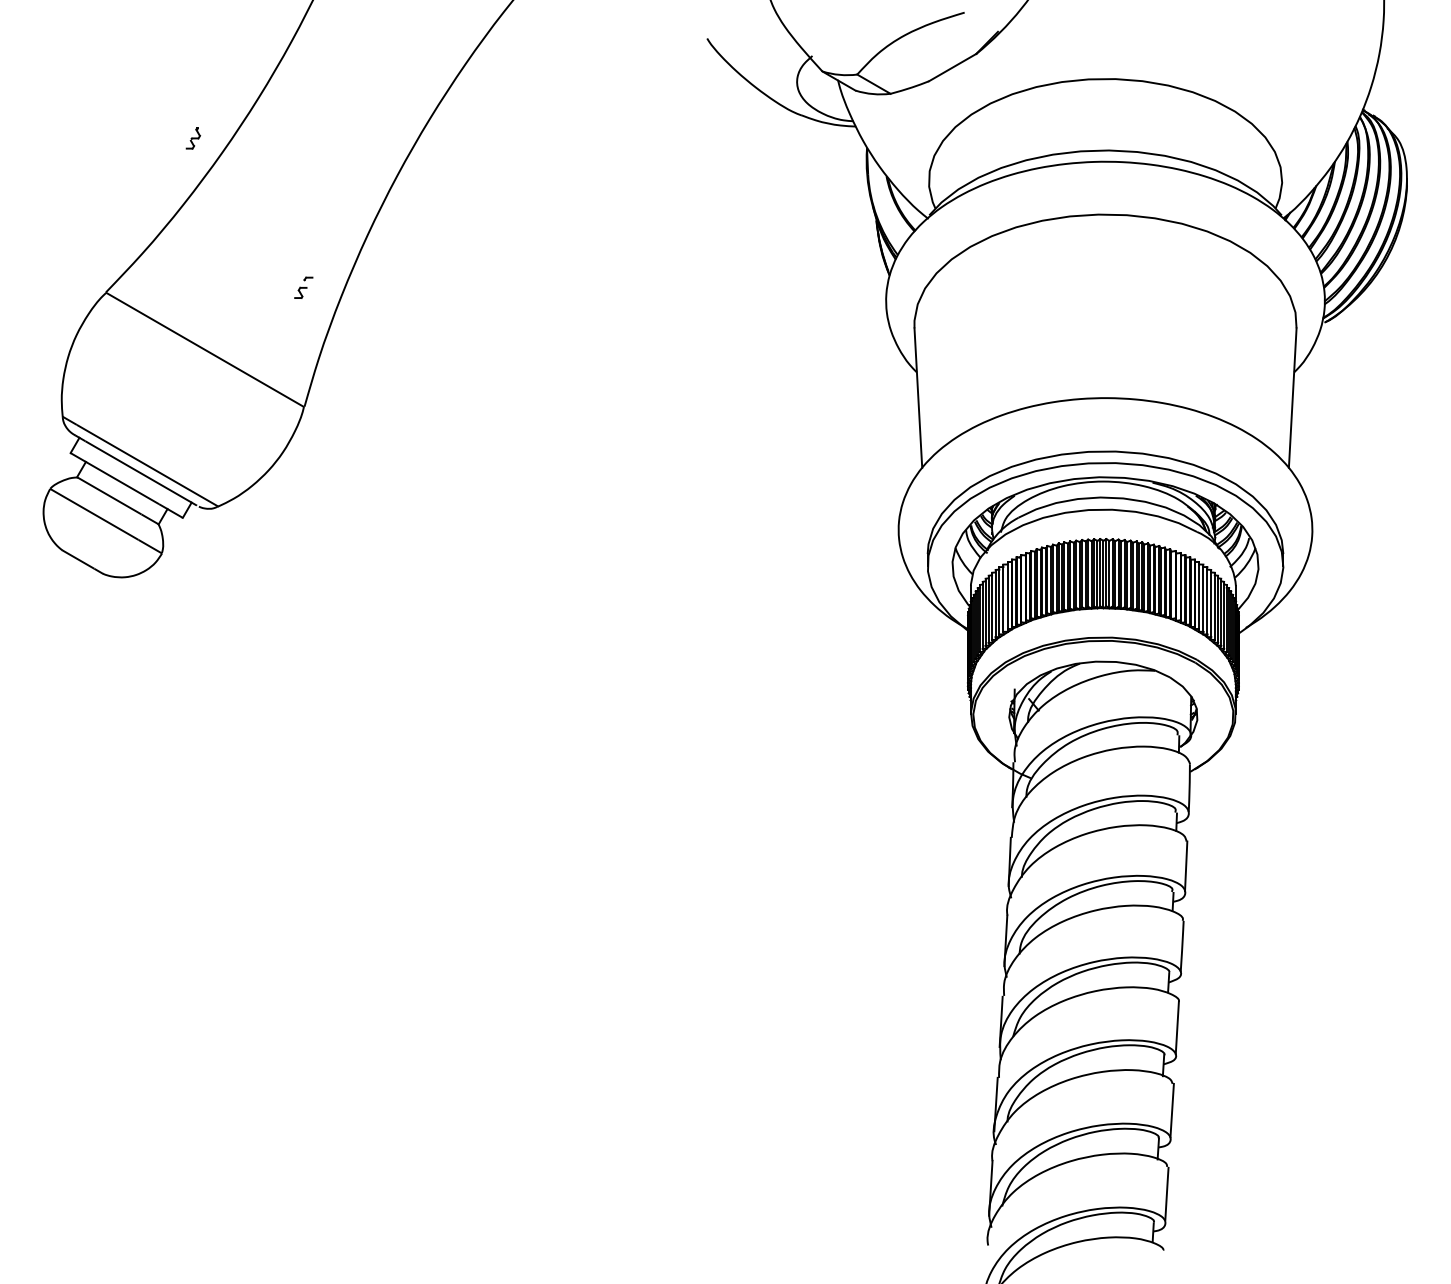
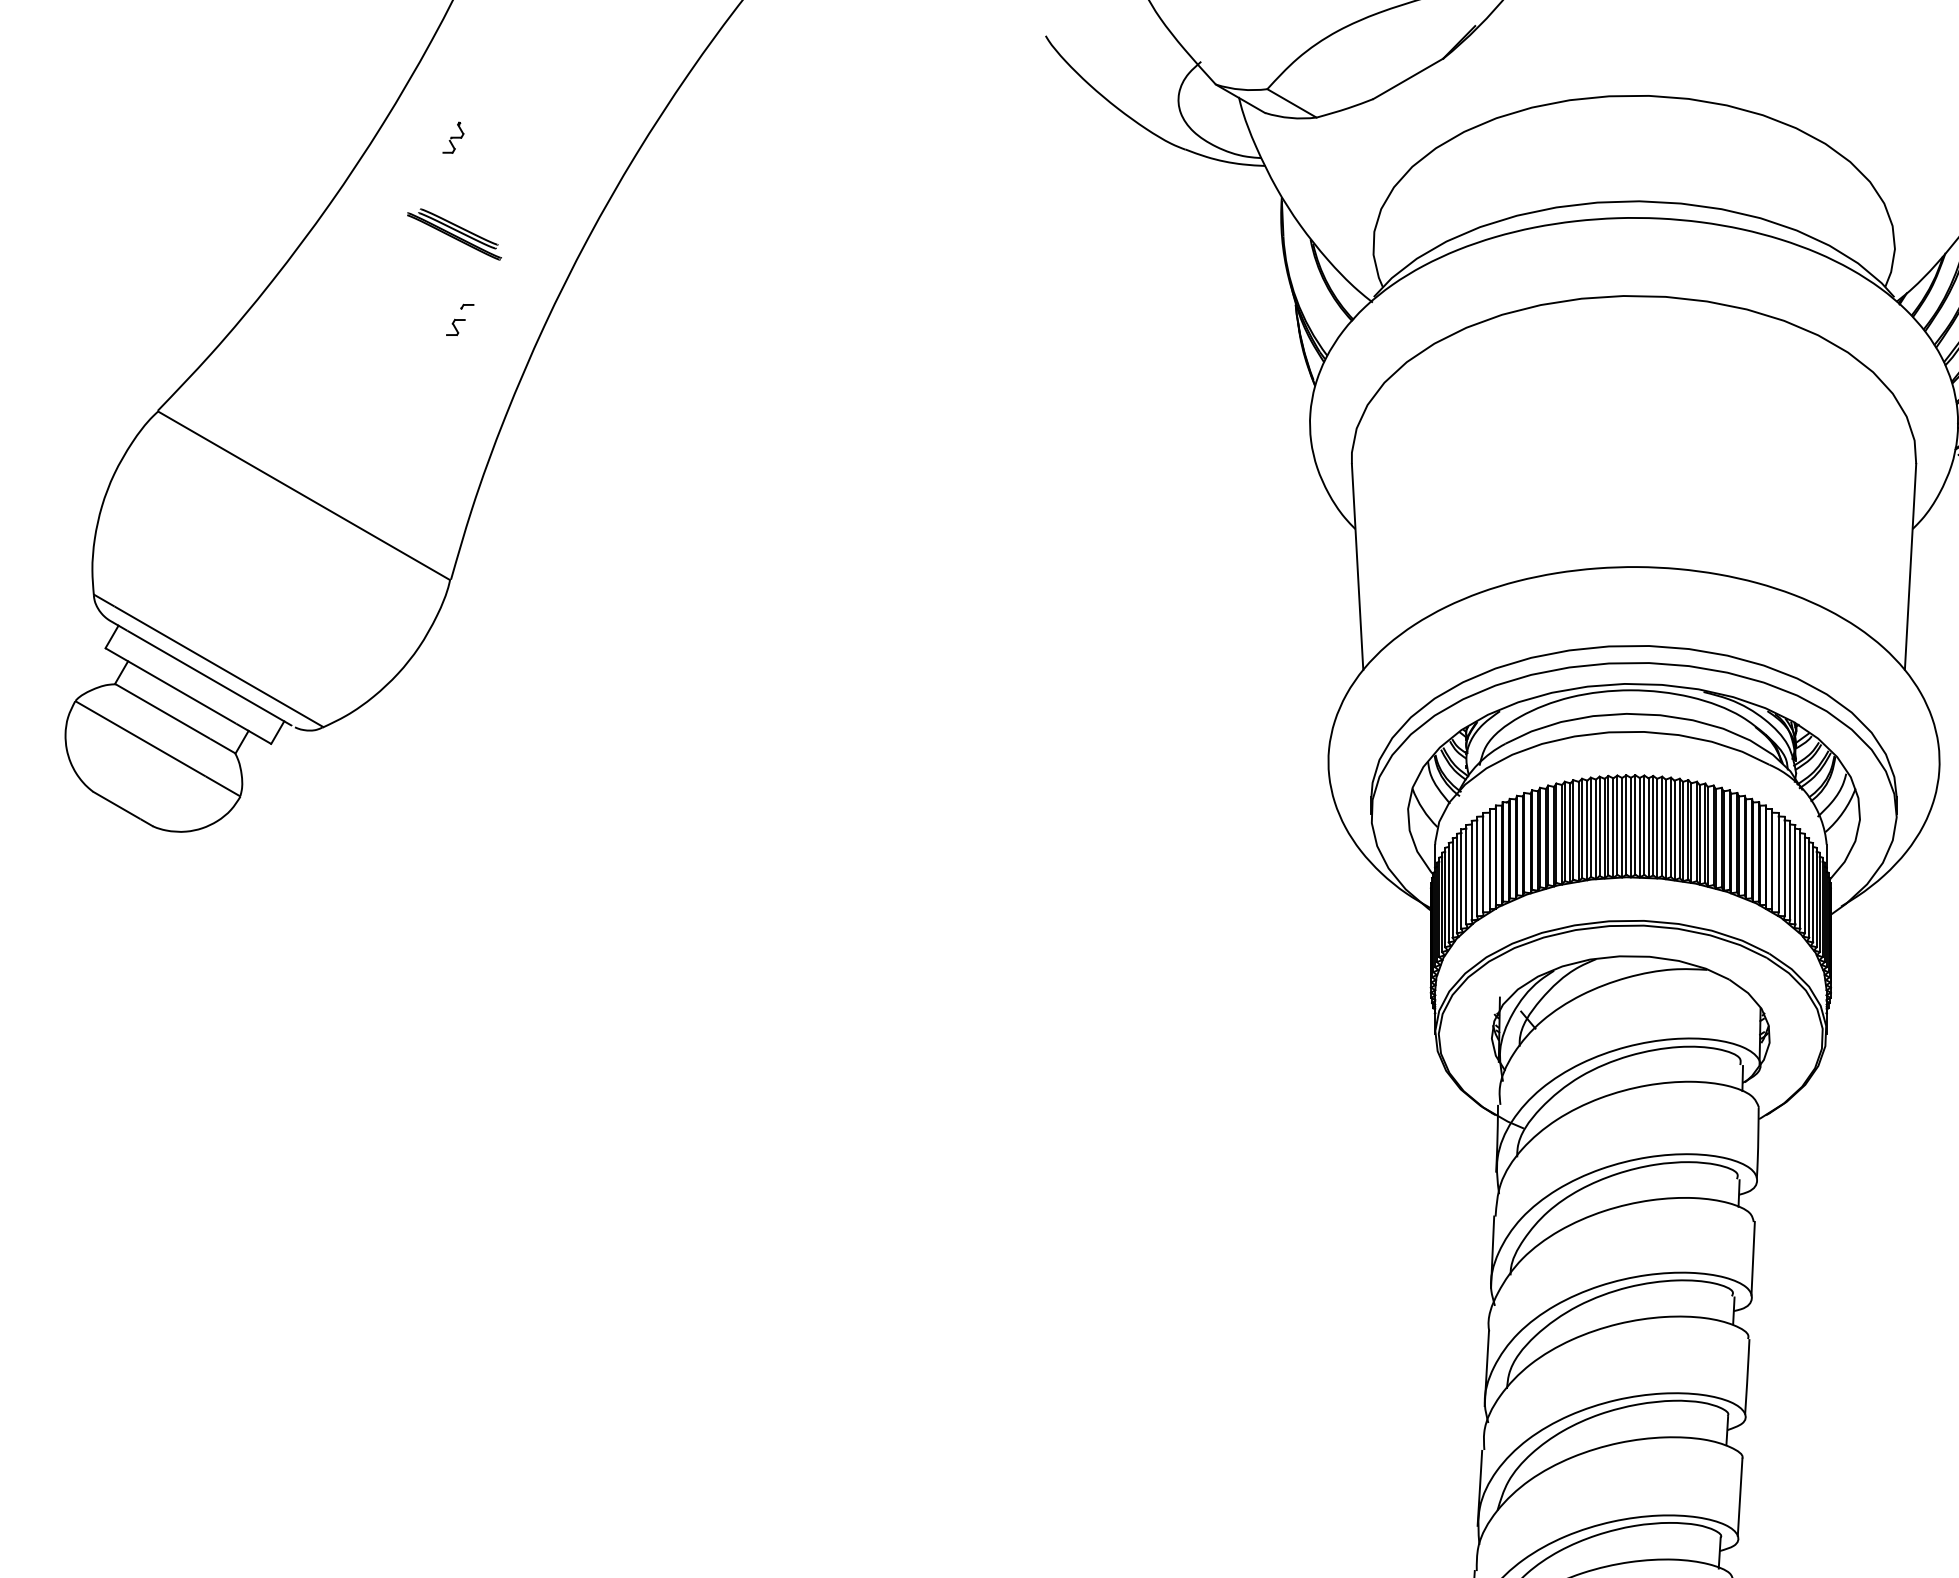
part: (193, 138) -> (453, 137), moved
part: (306, 172) -> (453, 233), added
part: (303, 287) -> (459, 319), moved

